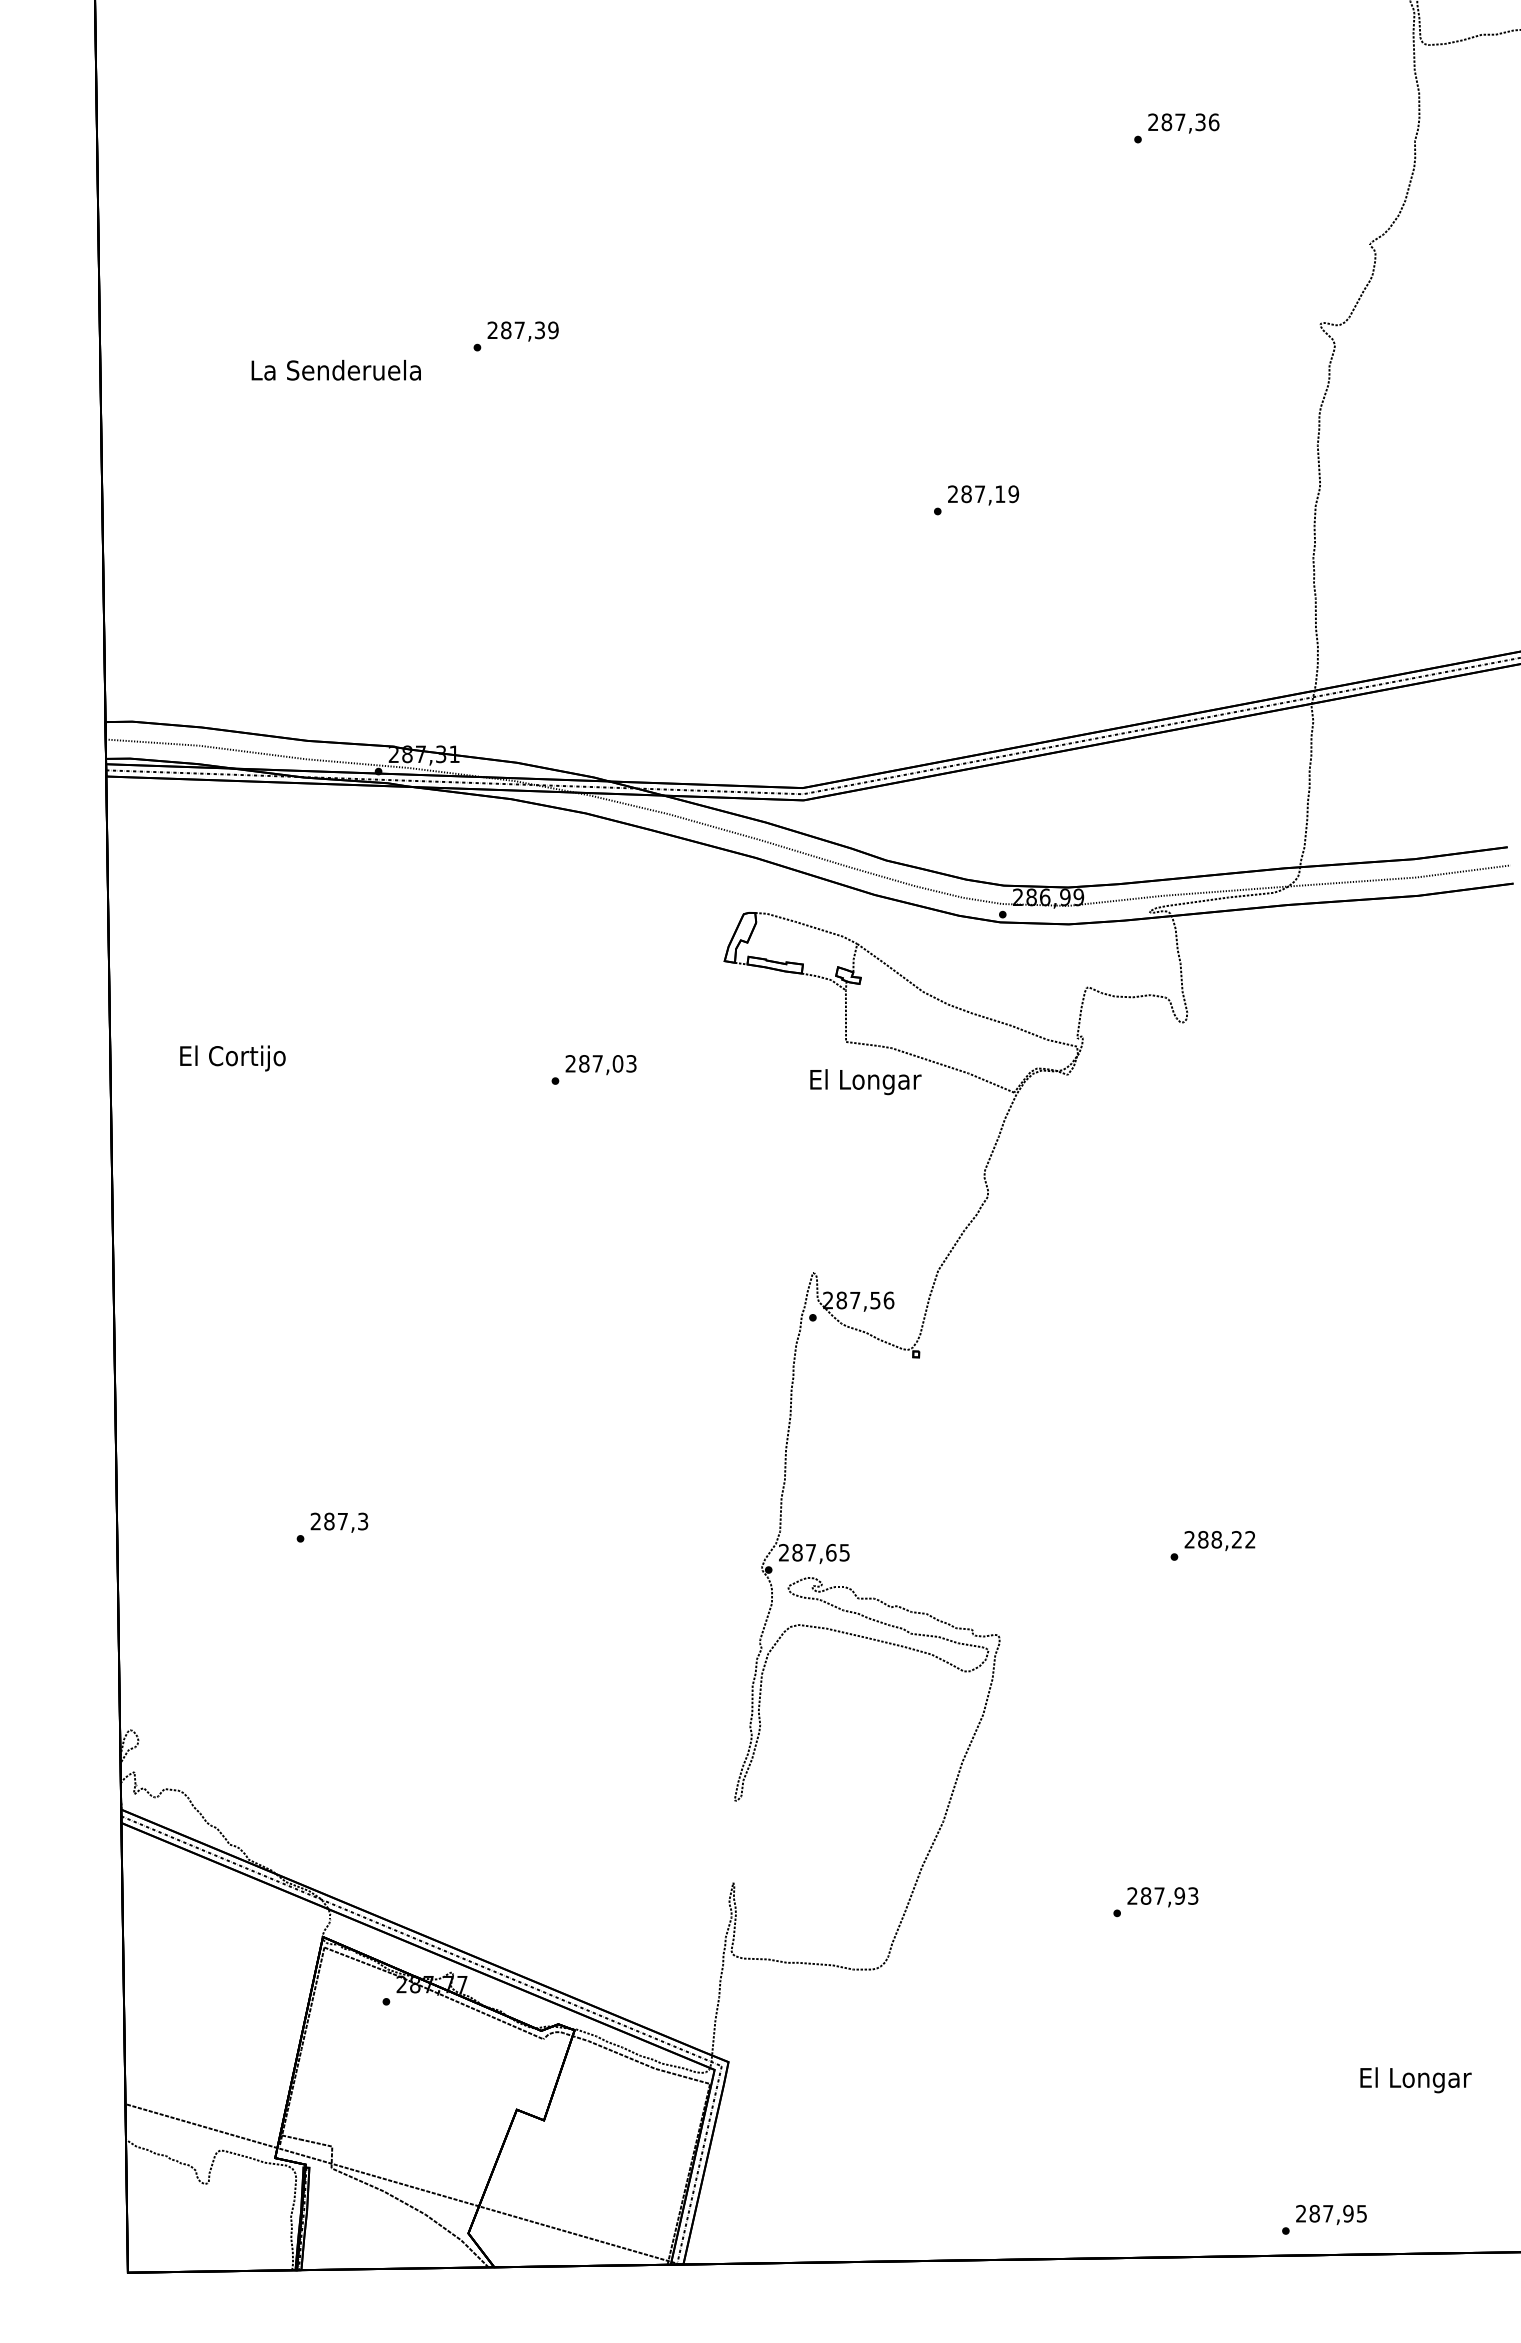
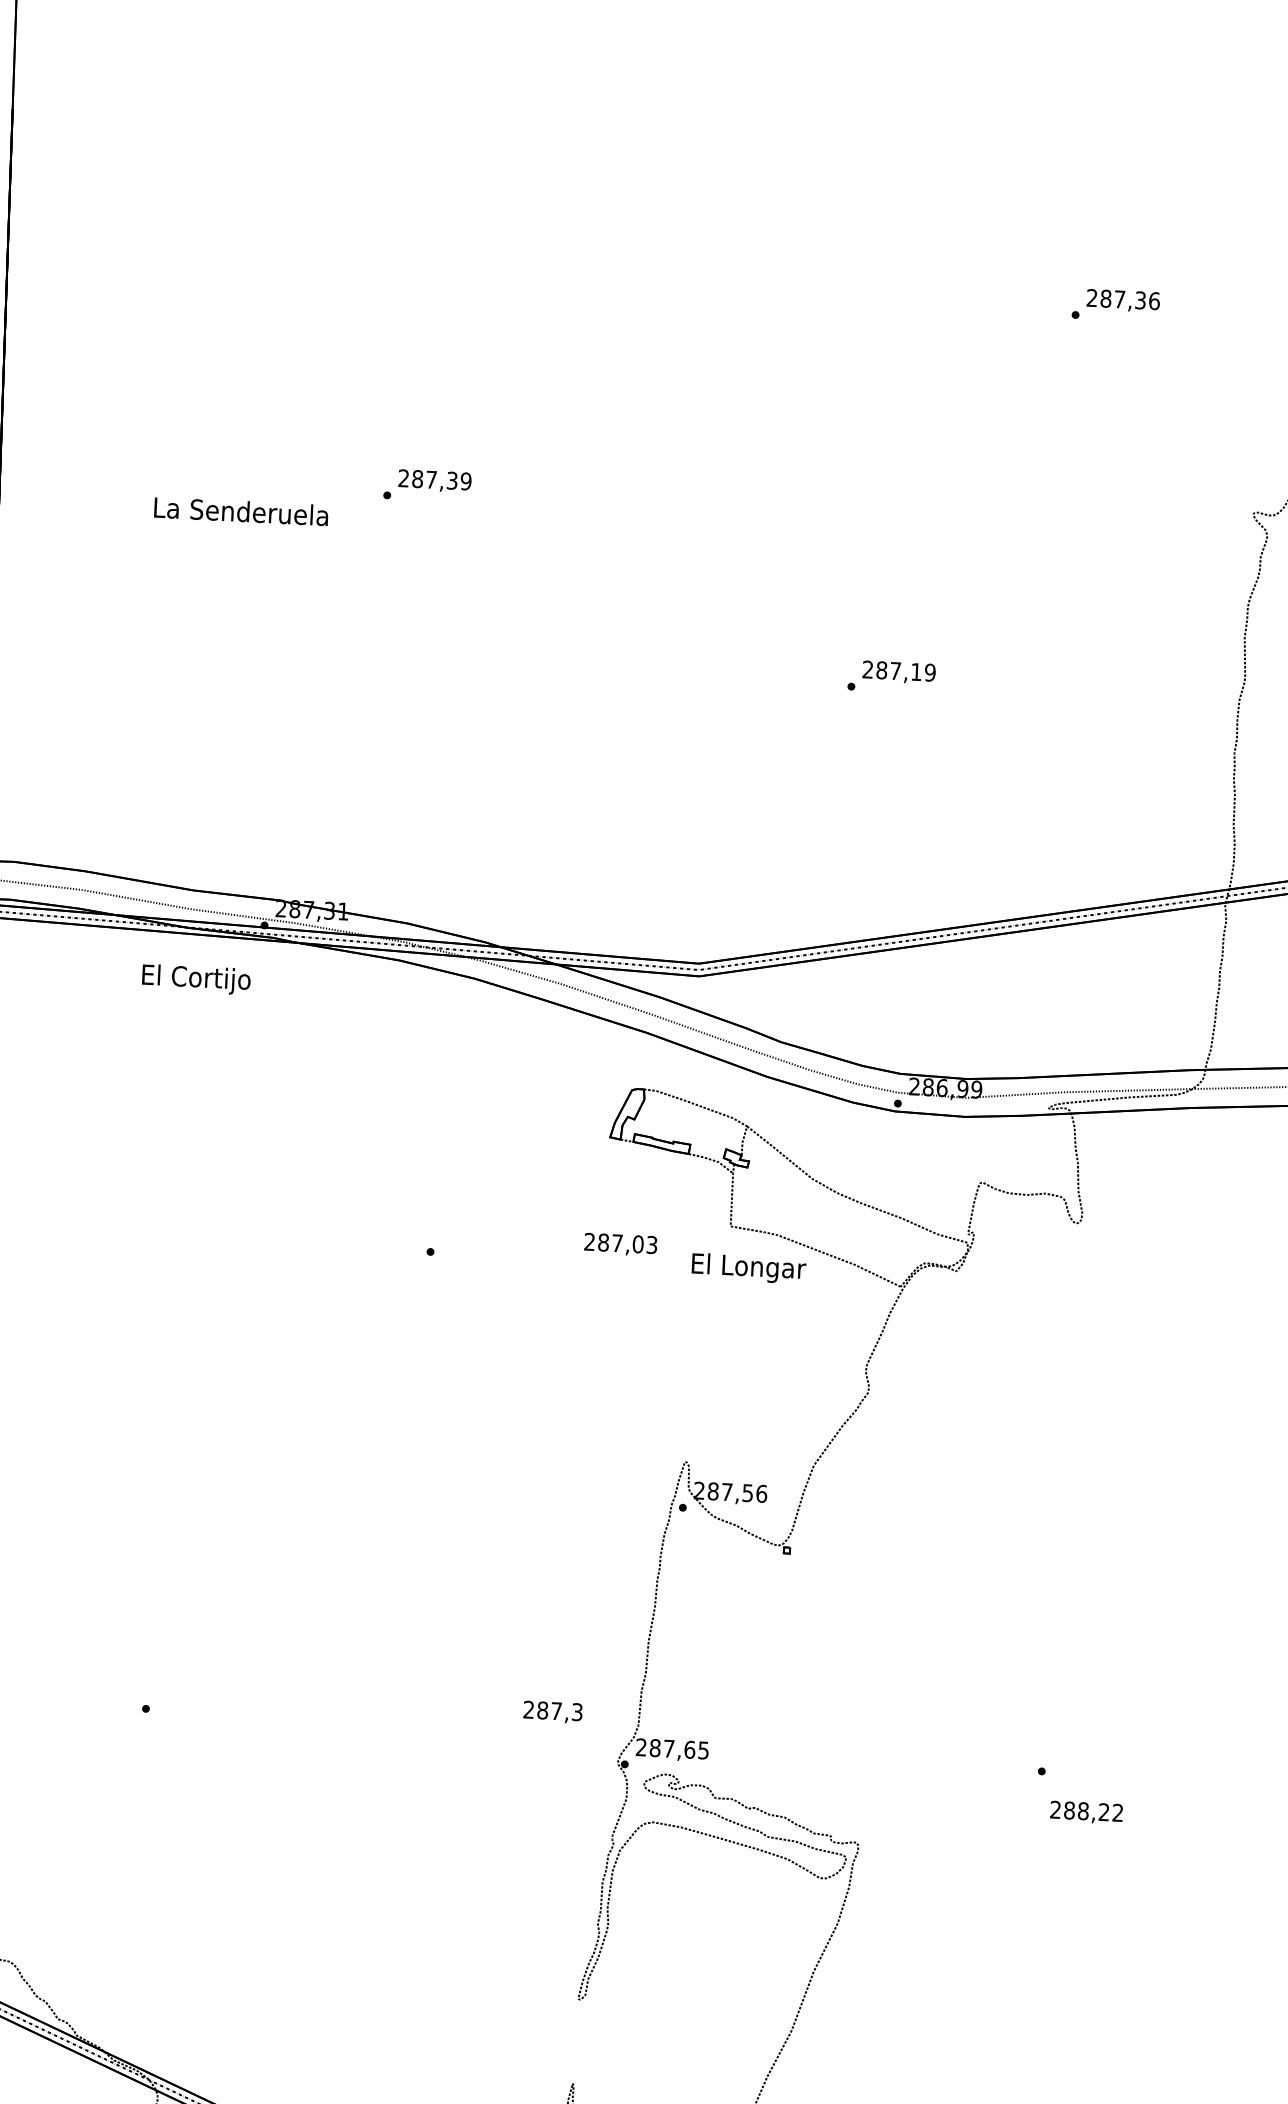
text: (232, 1058) -> (195, 979), moved
text: (600, 1065) -> (620, 1245), moved
text: (339, 1522) -> (553, 1711), moved
text: (1219, 1540) -> (1086, 1812), moved

